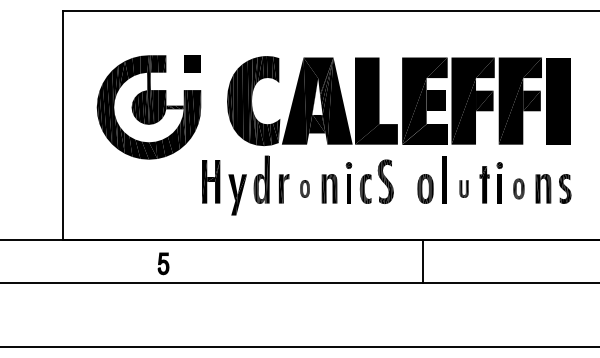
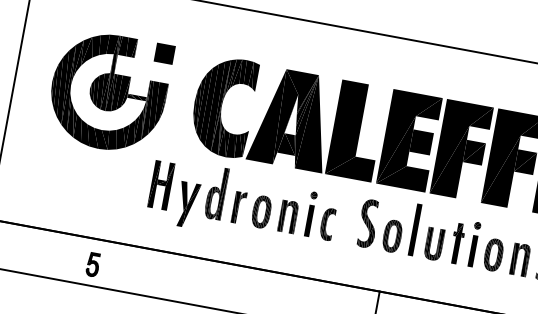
part: (385, 181) -> (367, 223), moved
part: (304, 188) -> (261, 211), size x1.67
part: (463, 188) -> (433, 243), size x1.67
part: (518, 188) -> (493, 254), size x1.43

